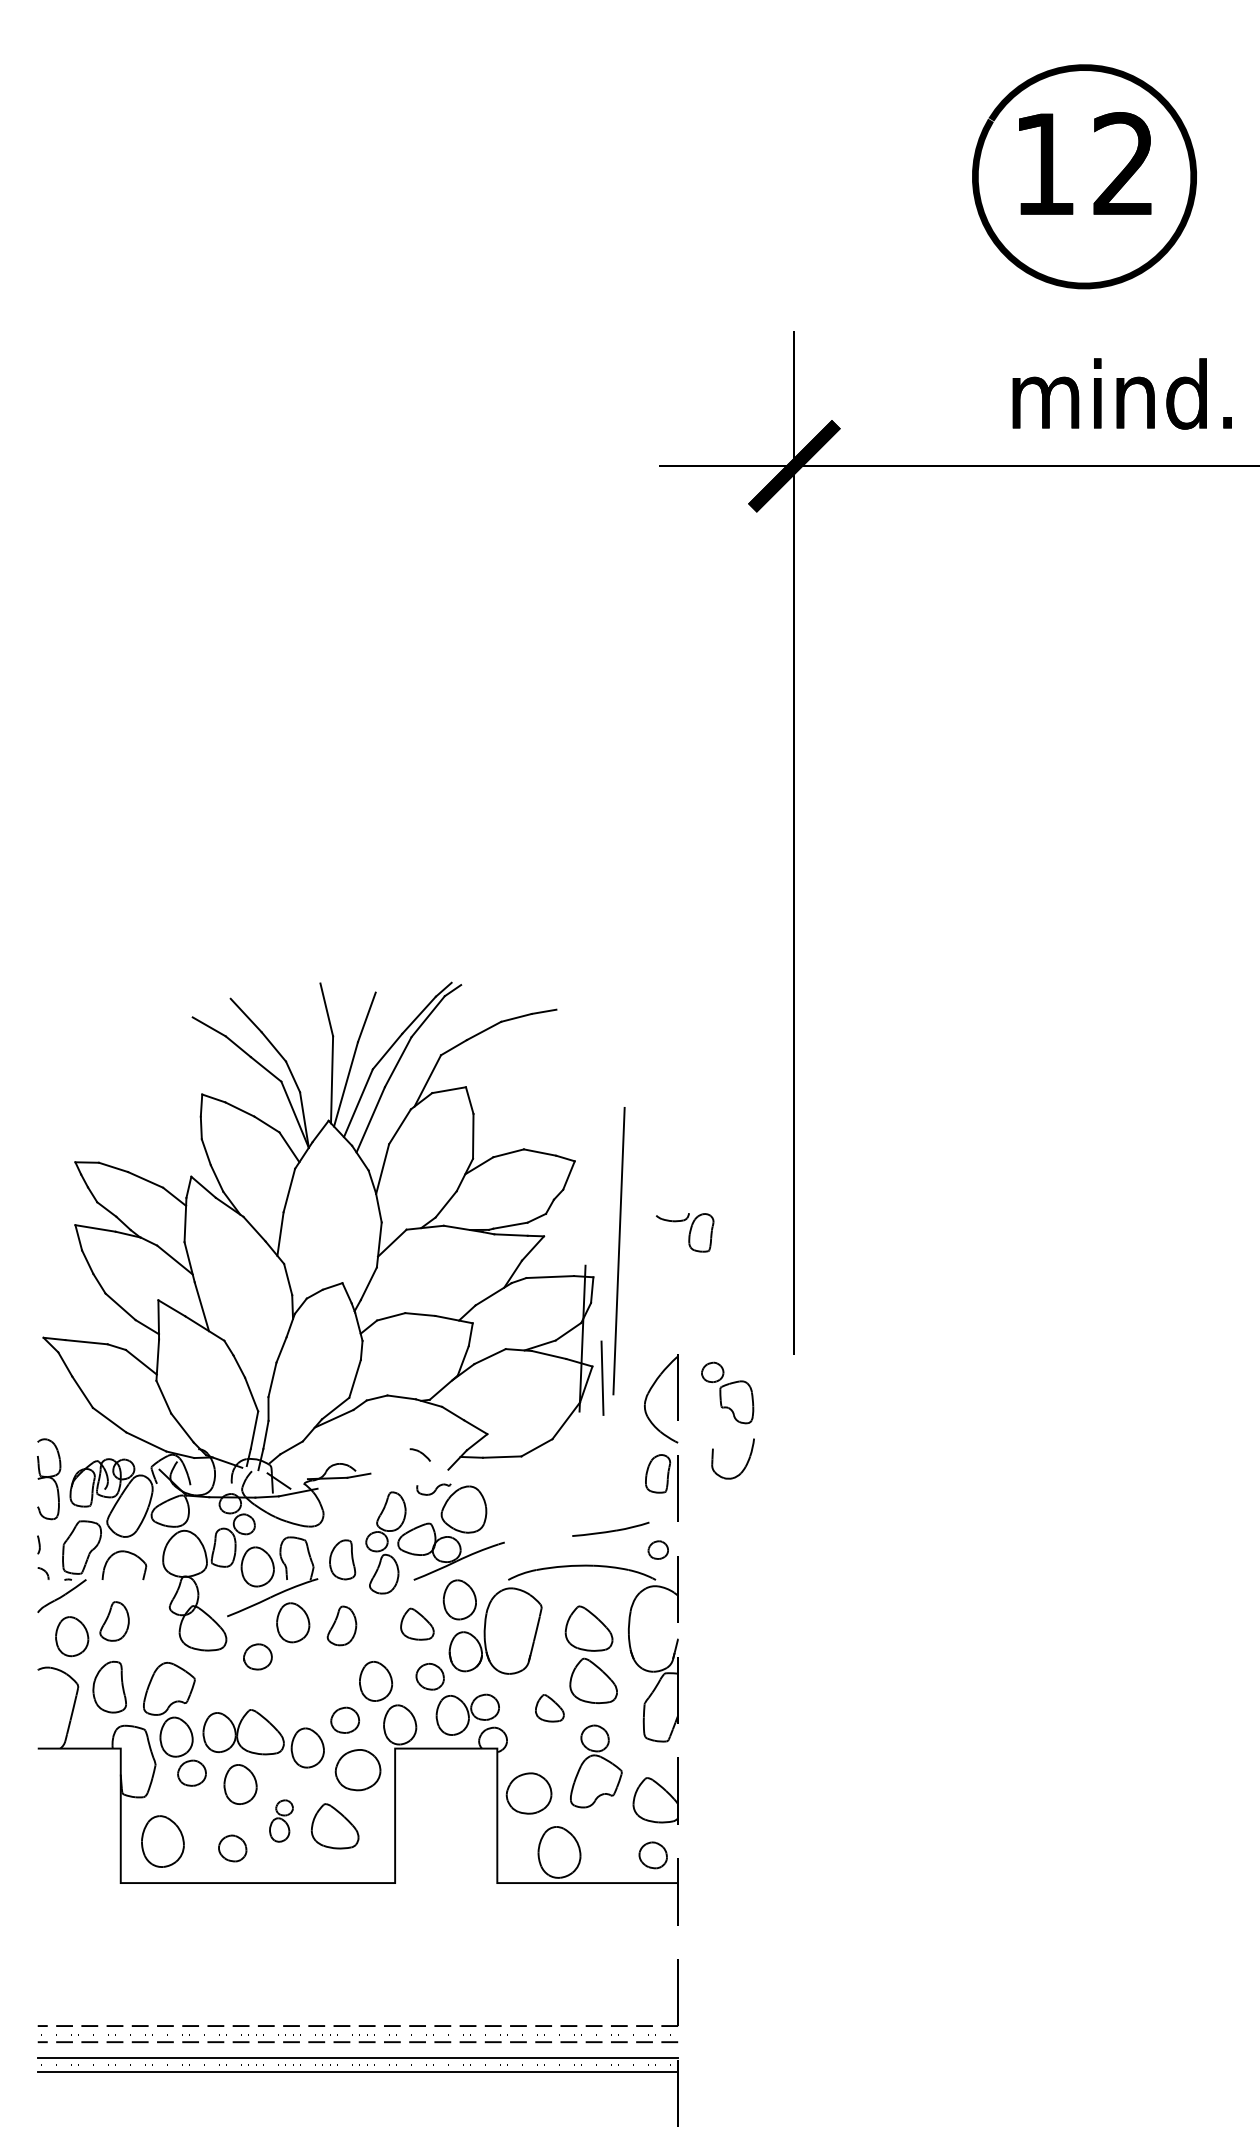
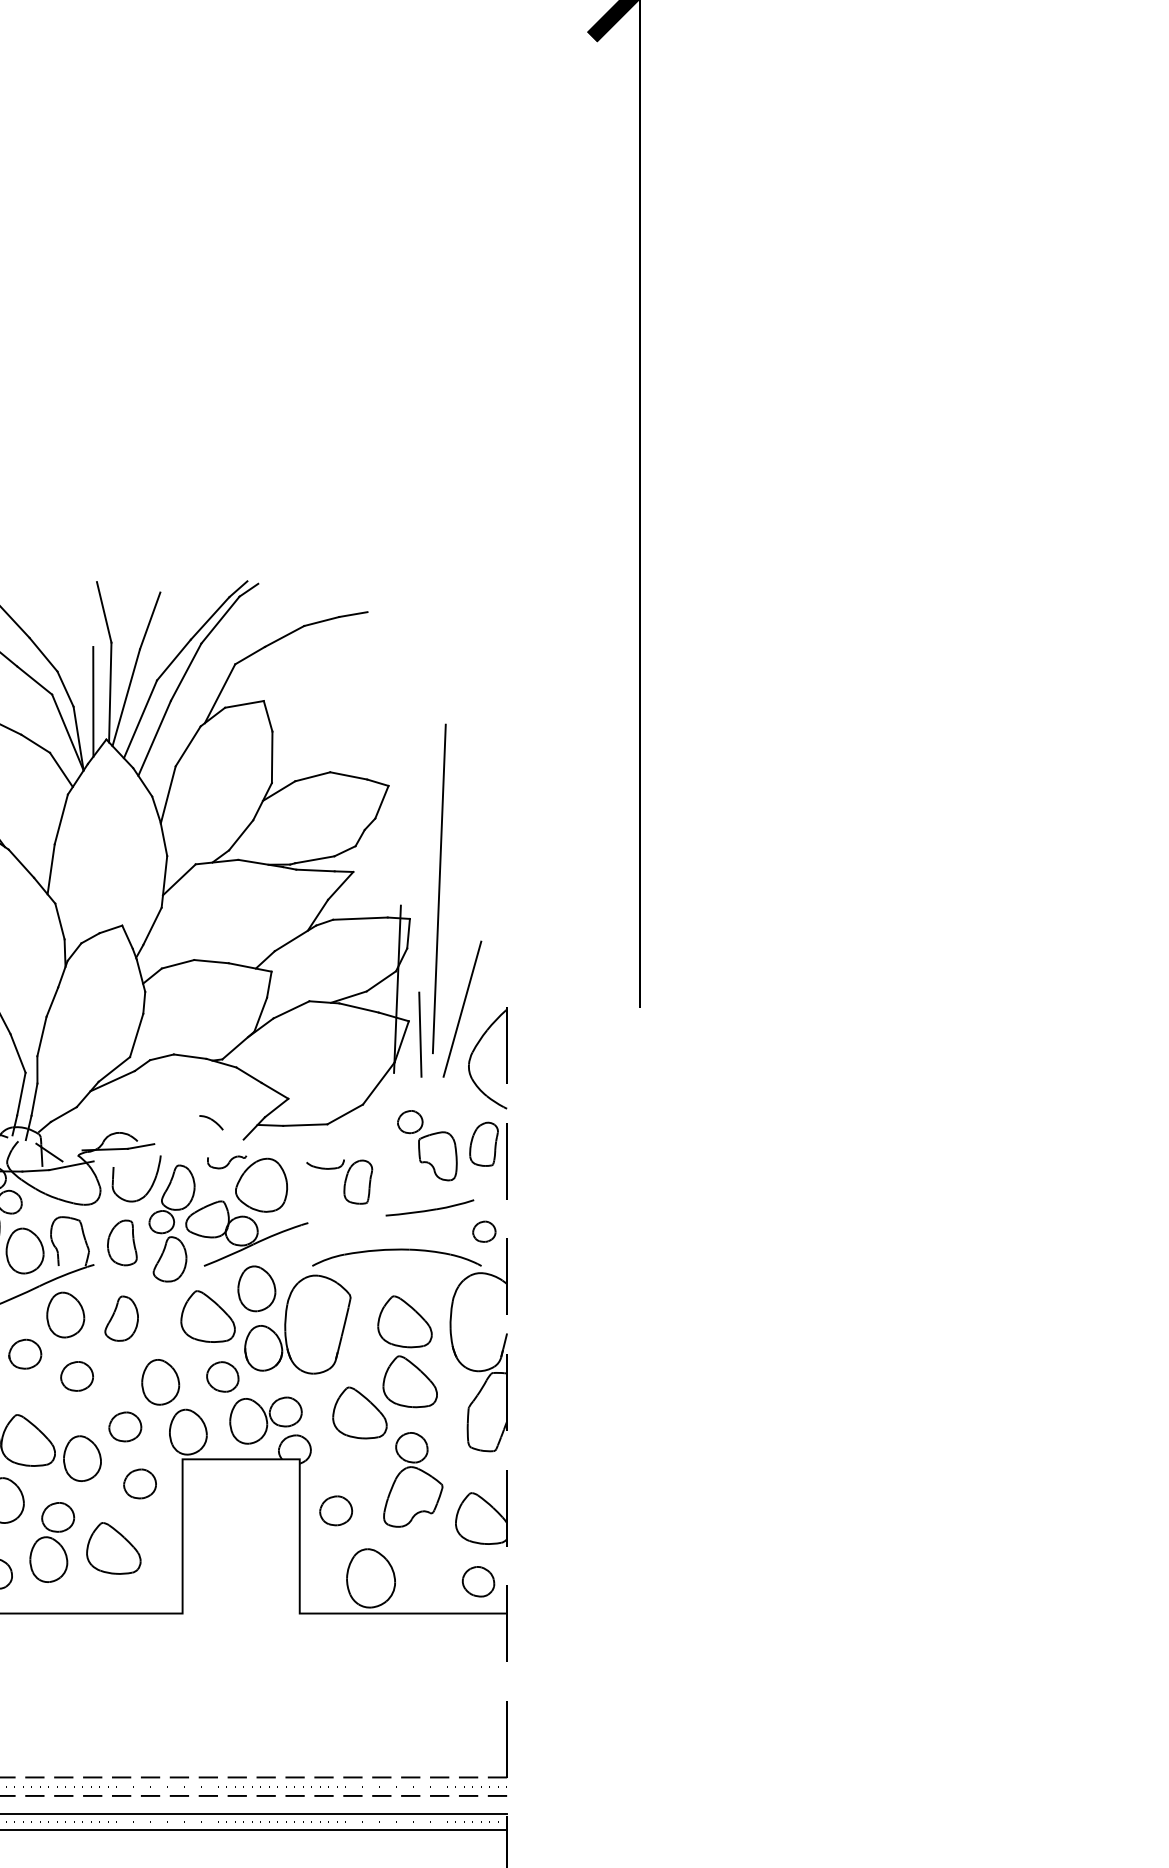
line: (317, 1087) -> (93, 701), added
part: (685, 1232) -> (340, 1181), moved
line: (638, 1355) -> (461, 1008), added
part: (727, 1392) -> (427, 1145), moved
part: (745, 1464) -> (150, 1185), moved
part: (417, 1624) -> (208, 1317), size x1.43
part: (302, 1675) -> (76, 1375), added
part: (549, 1708) -> (359, 1413), size x1.67
part: (357, 1769) -> (139, 1483), size x0.62
part: (528, 1793) -> (335, 1510), size x0.62
part: (281, 1820) -> (52, 1541), size x1.67

